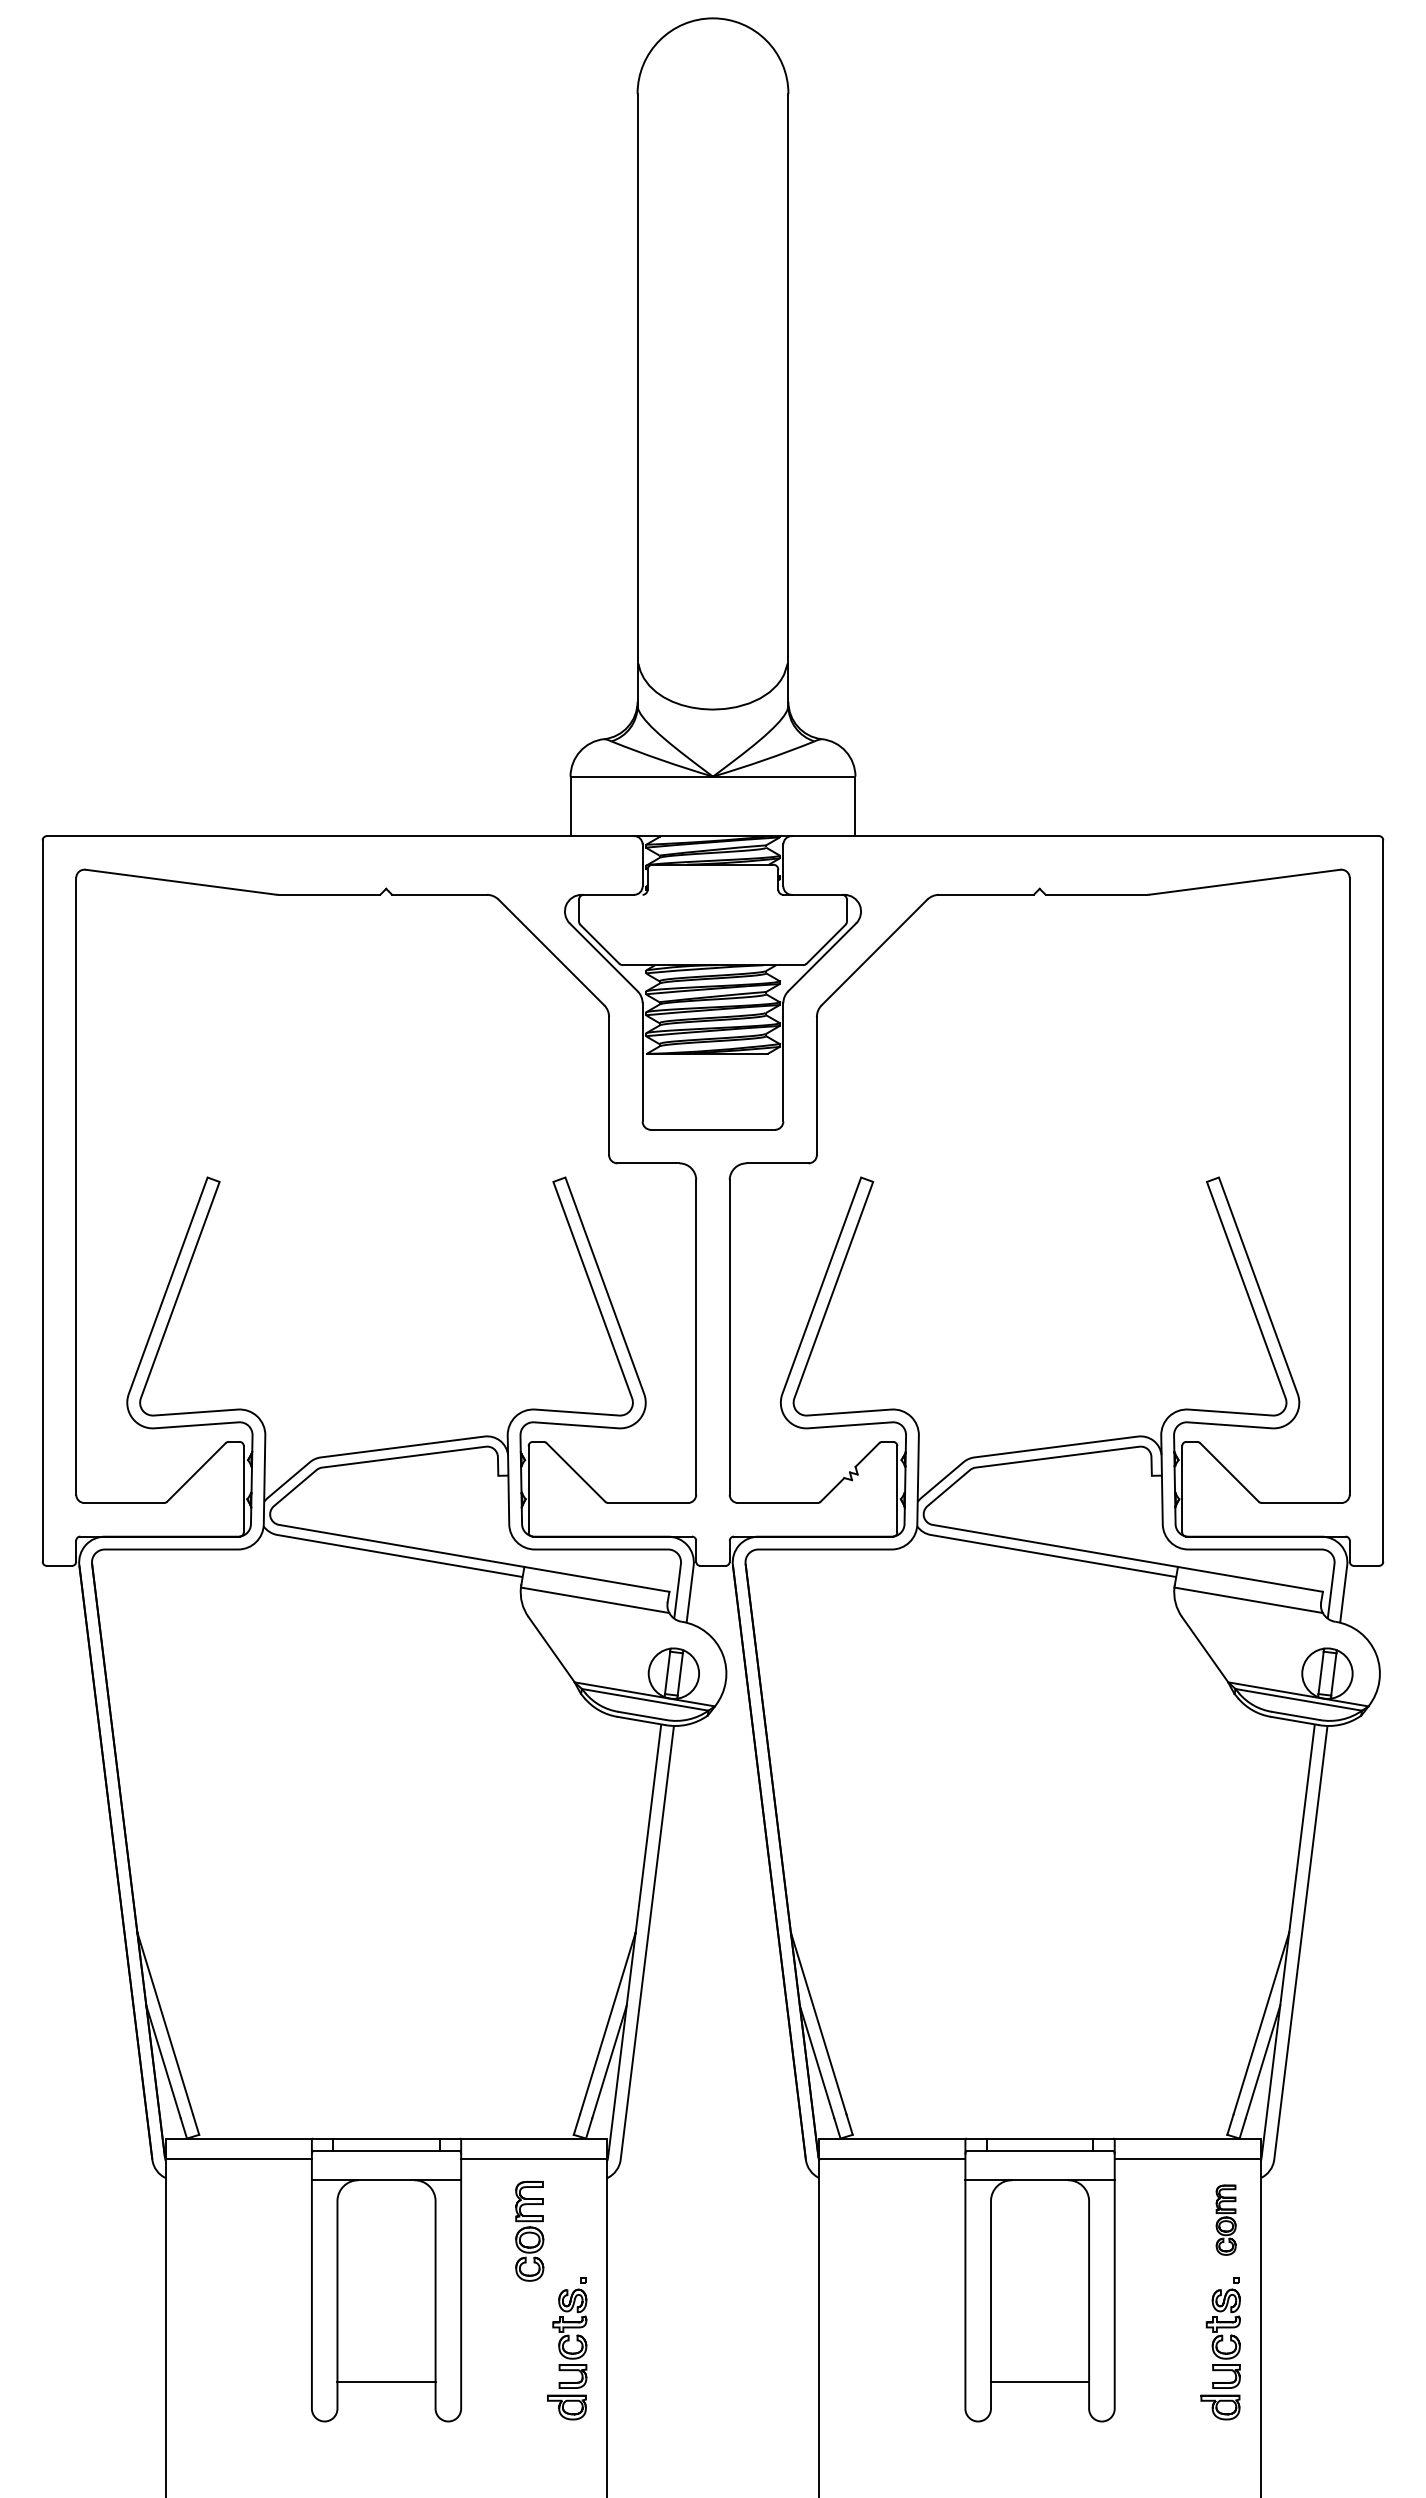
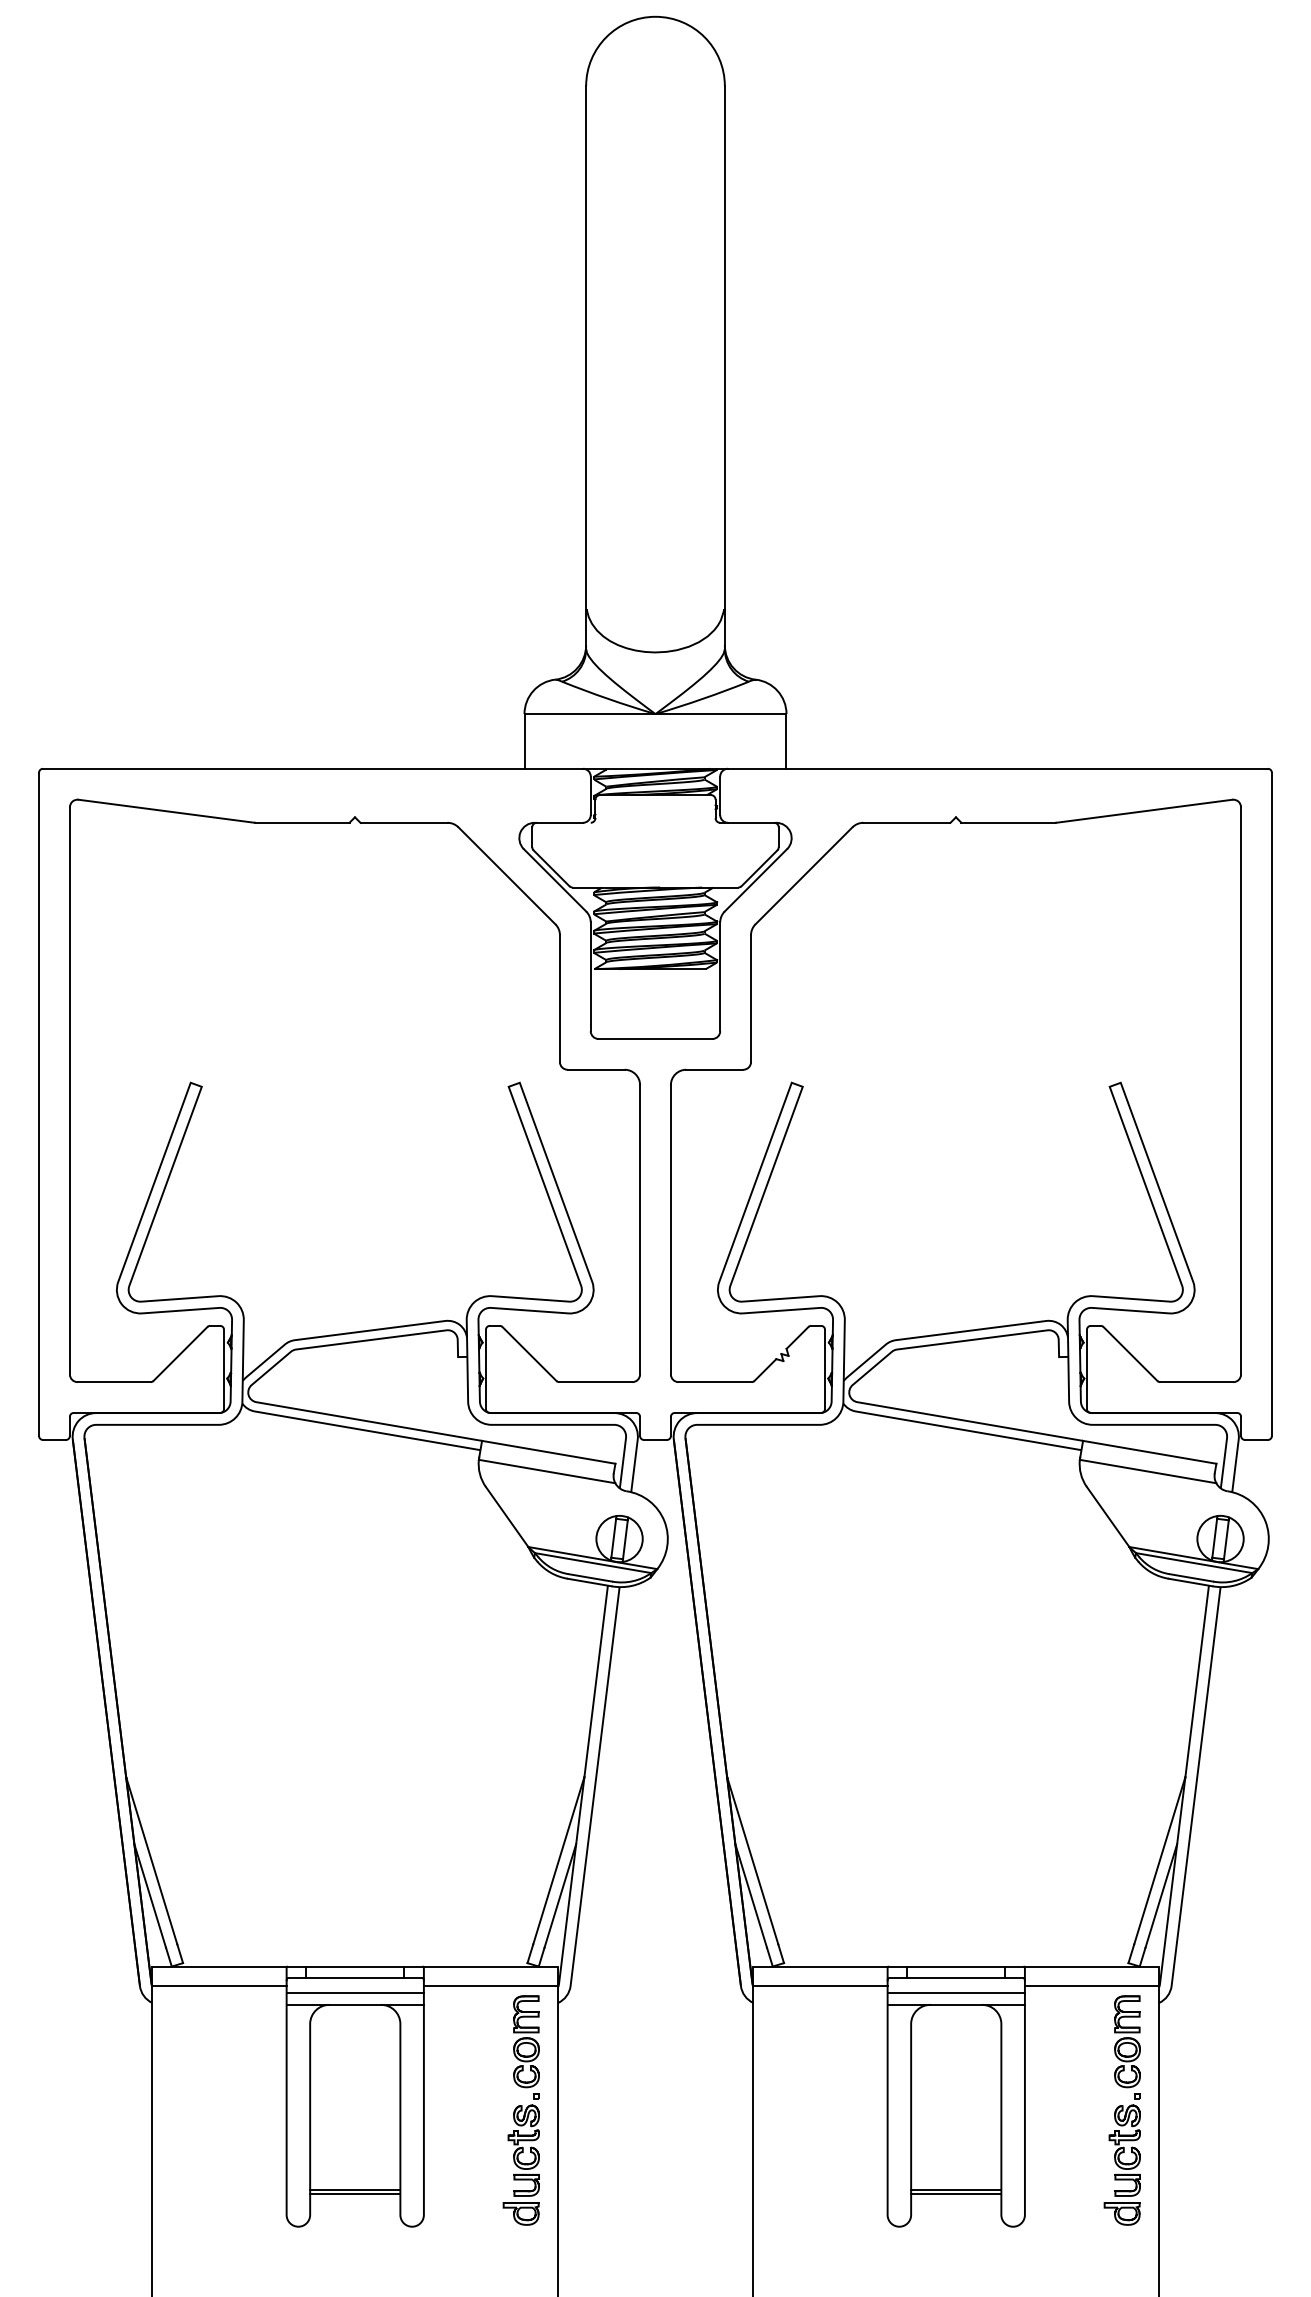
line: (386, 2167) -> (355, 1993), added
line: (1039, 2167) -> (955, 1993), added
part: (1225, 2219) -> (1126, 2040), size x1.43
part: (529, 2230) -> (526, 2040), moved
line: (386, 2385) -> (355, 2193), added
line: (1039, 2385) -> (955, 2193), added

